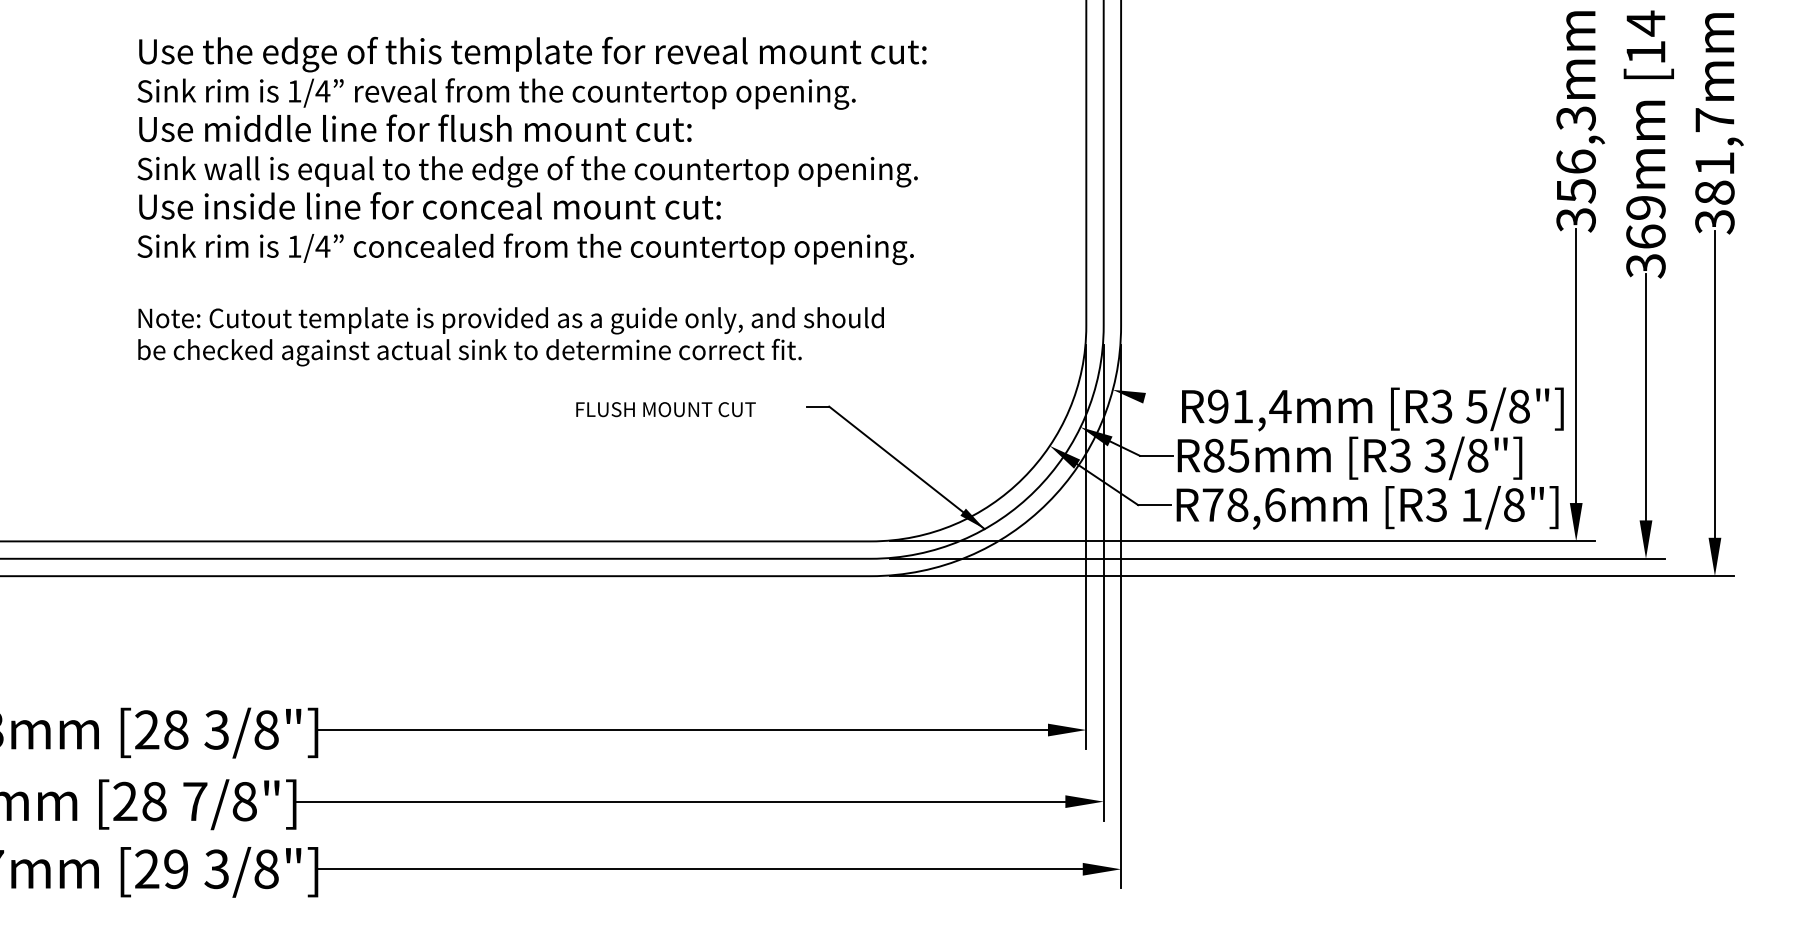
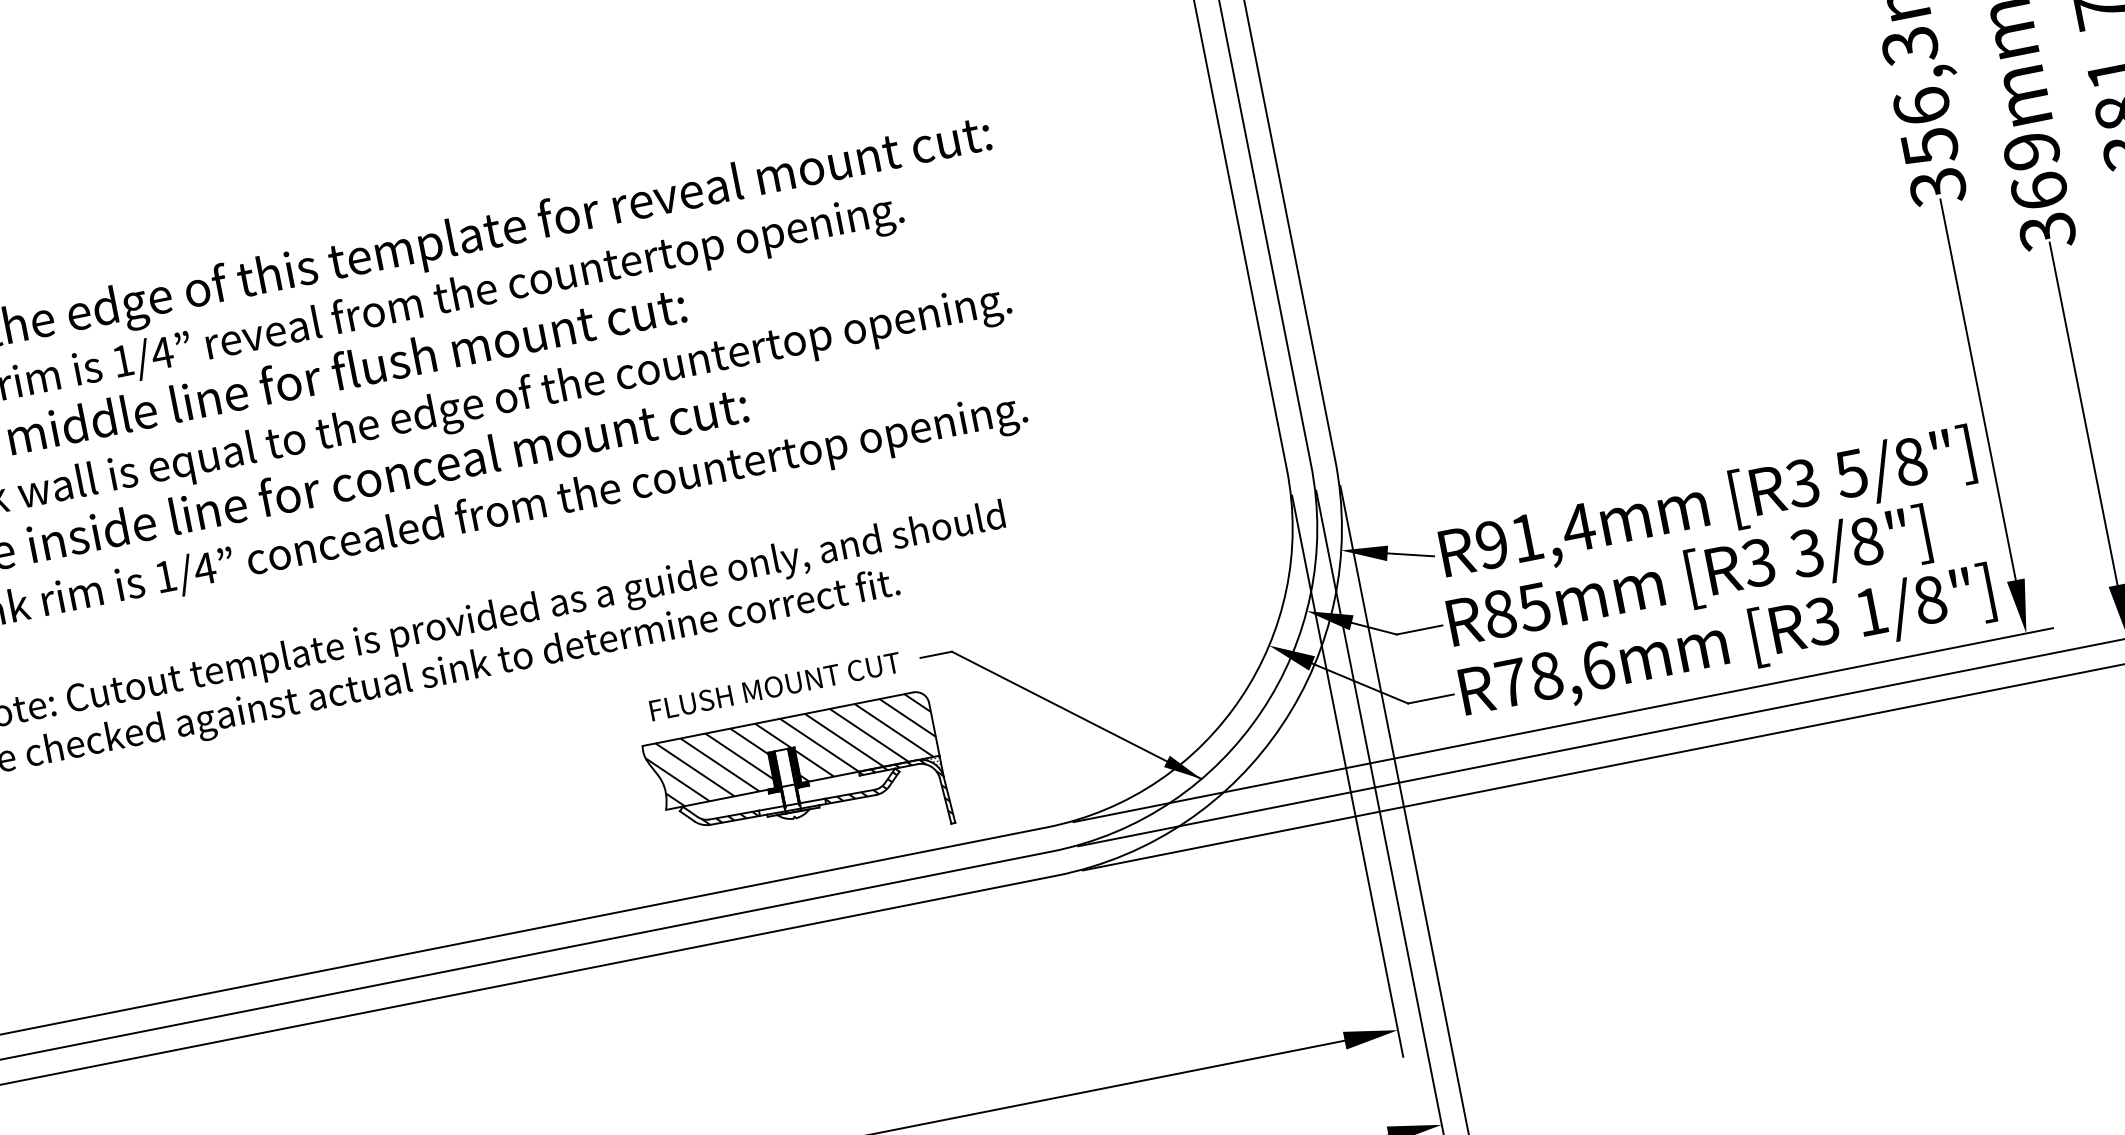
line: (1160, 402) -> (1410, 554), added
text: (665, 409) -> (774, 686), moved
part: (704, 477) -> (798, 784), added

